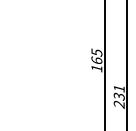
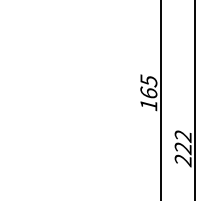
text: (118, 93) -> (182, 143), 231 -> 222

